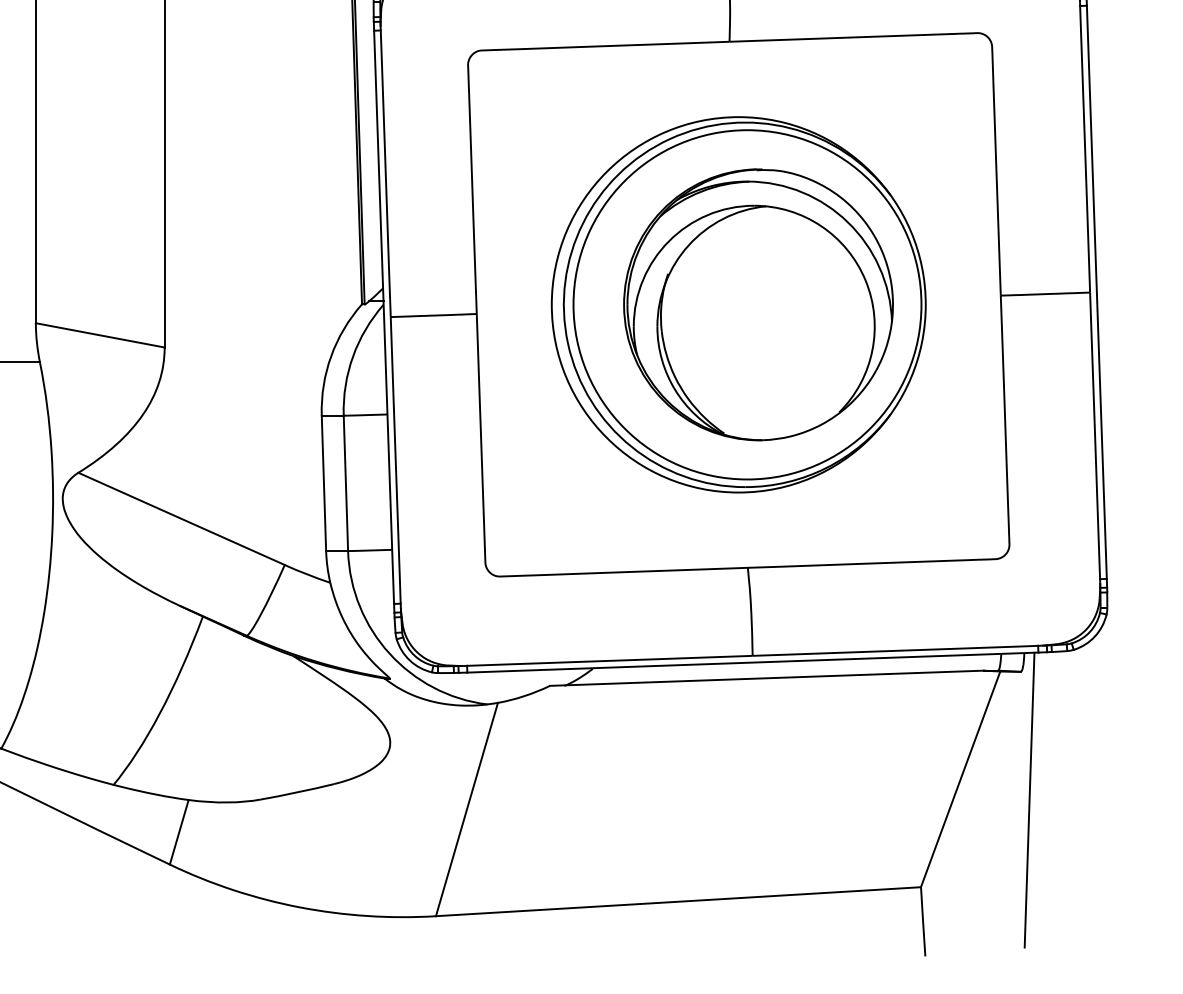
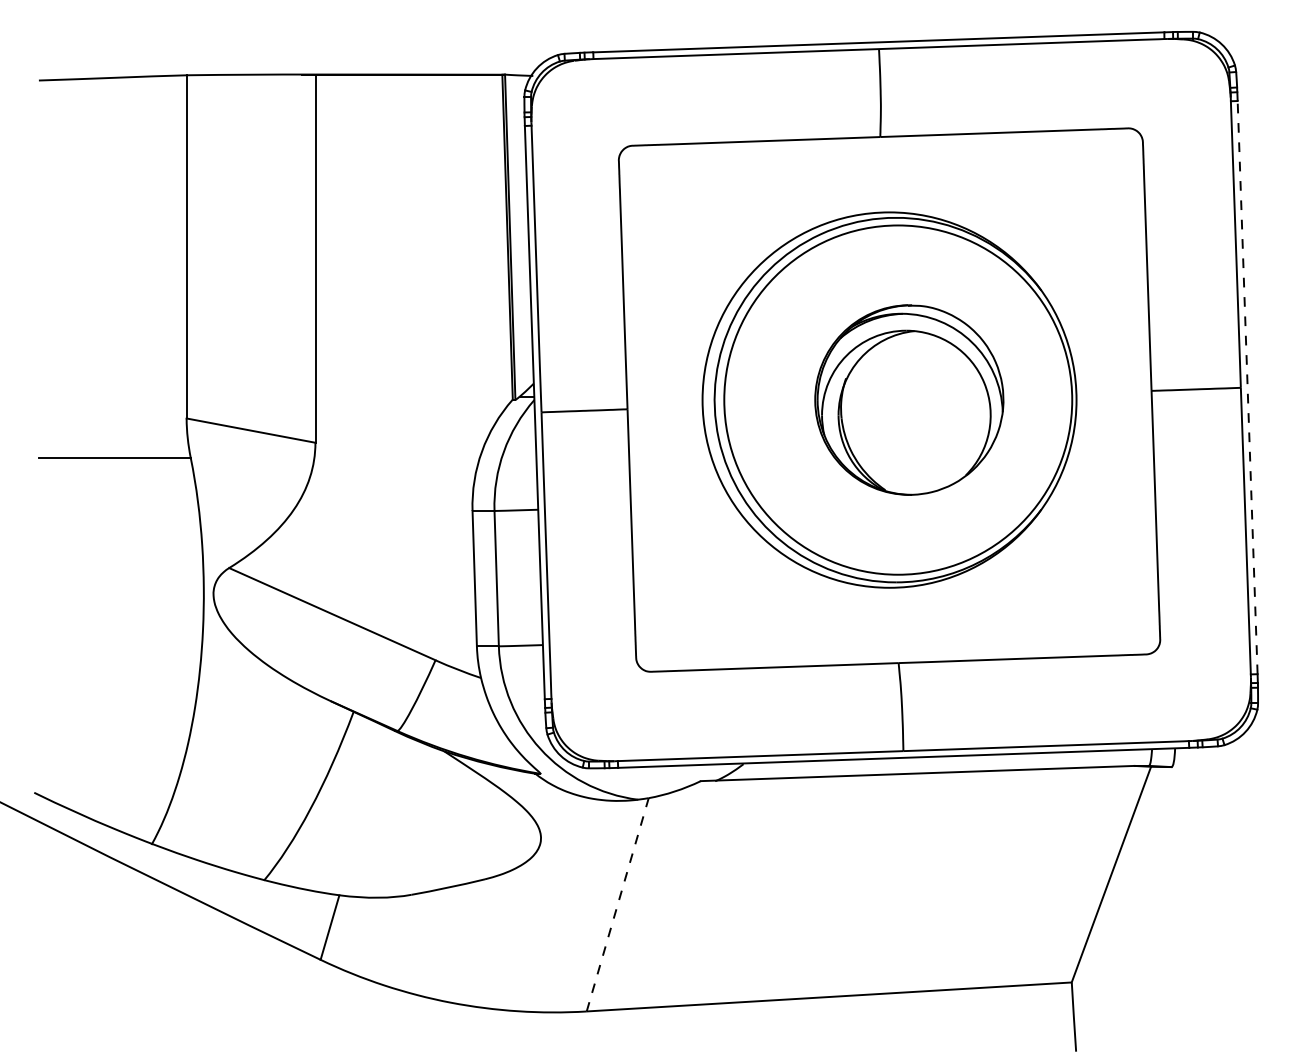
line: (1096, 292) -> (1247, 387), solid -> dashed
part: (758, 304) -> (909, 399), size x0.7
line: (1029, 800) -> (1180, 895), removed
line: (466, 809) -> (617, 904), solid -> dashed

